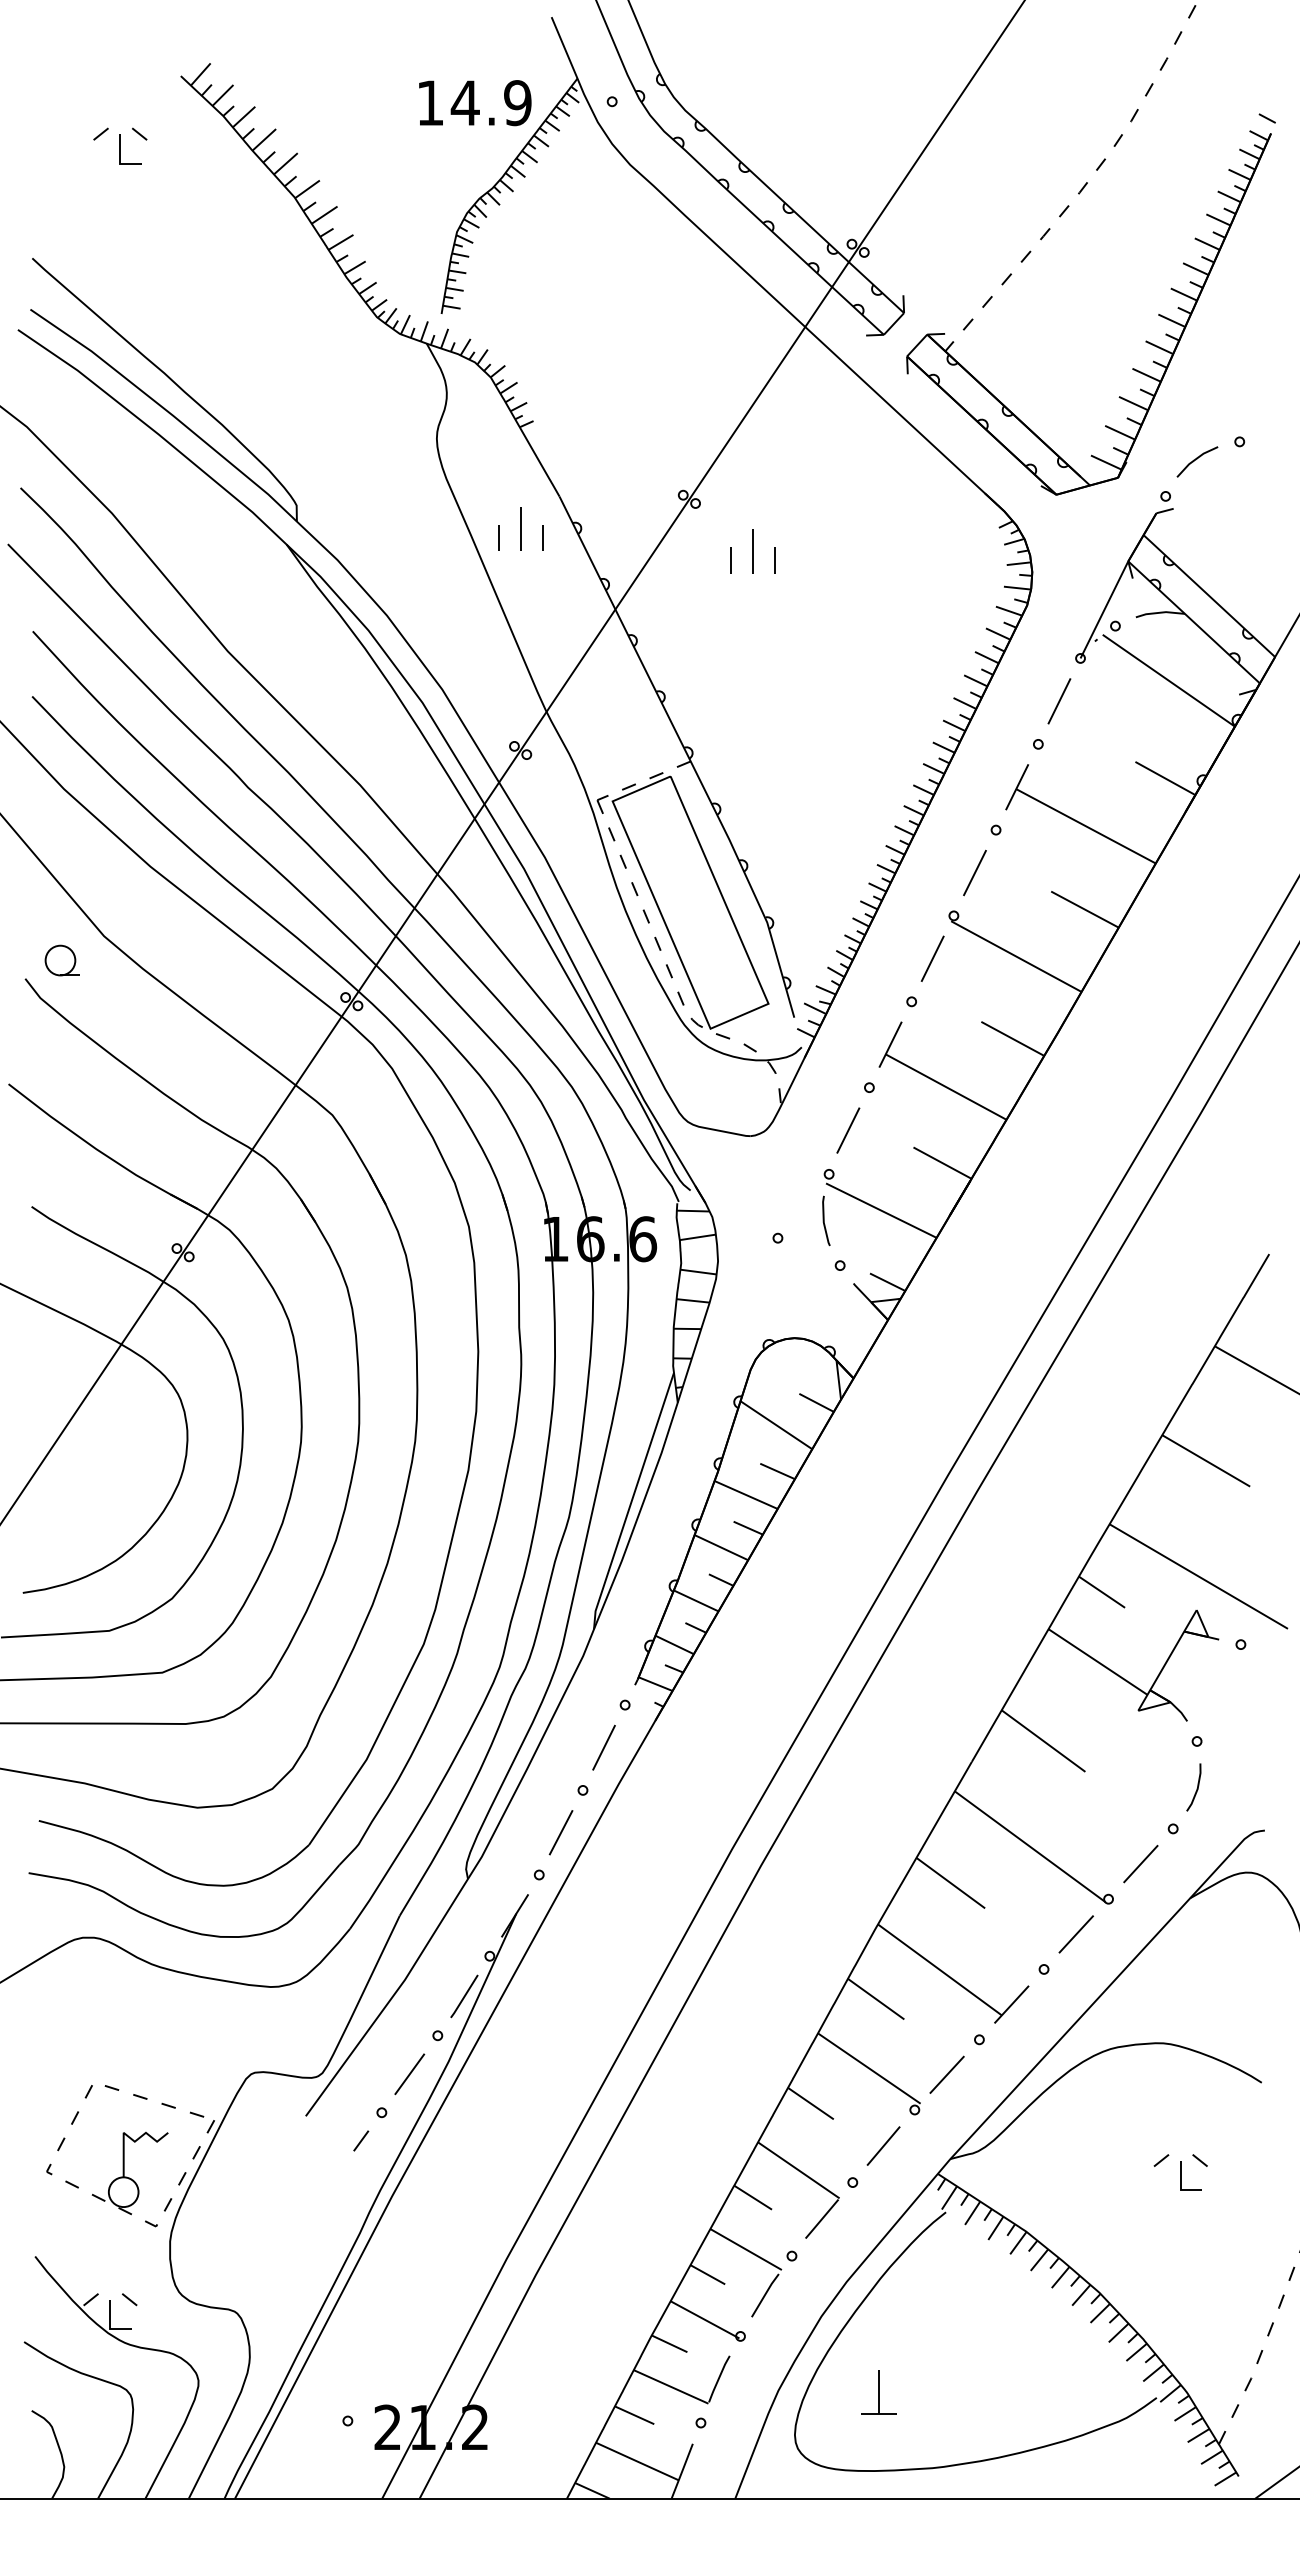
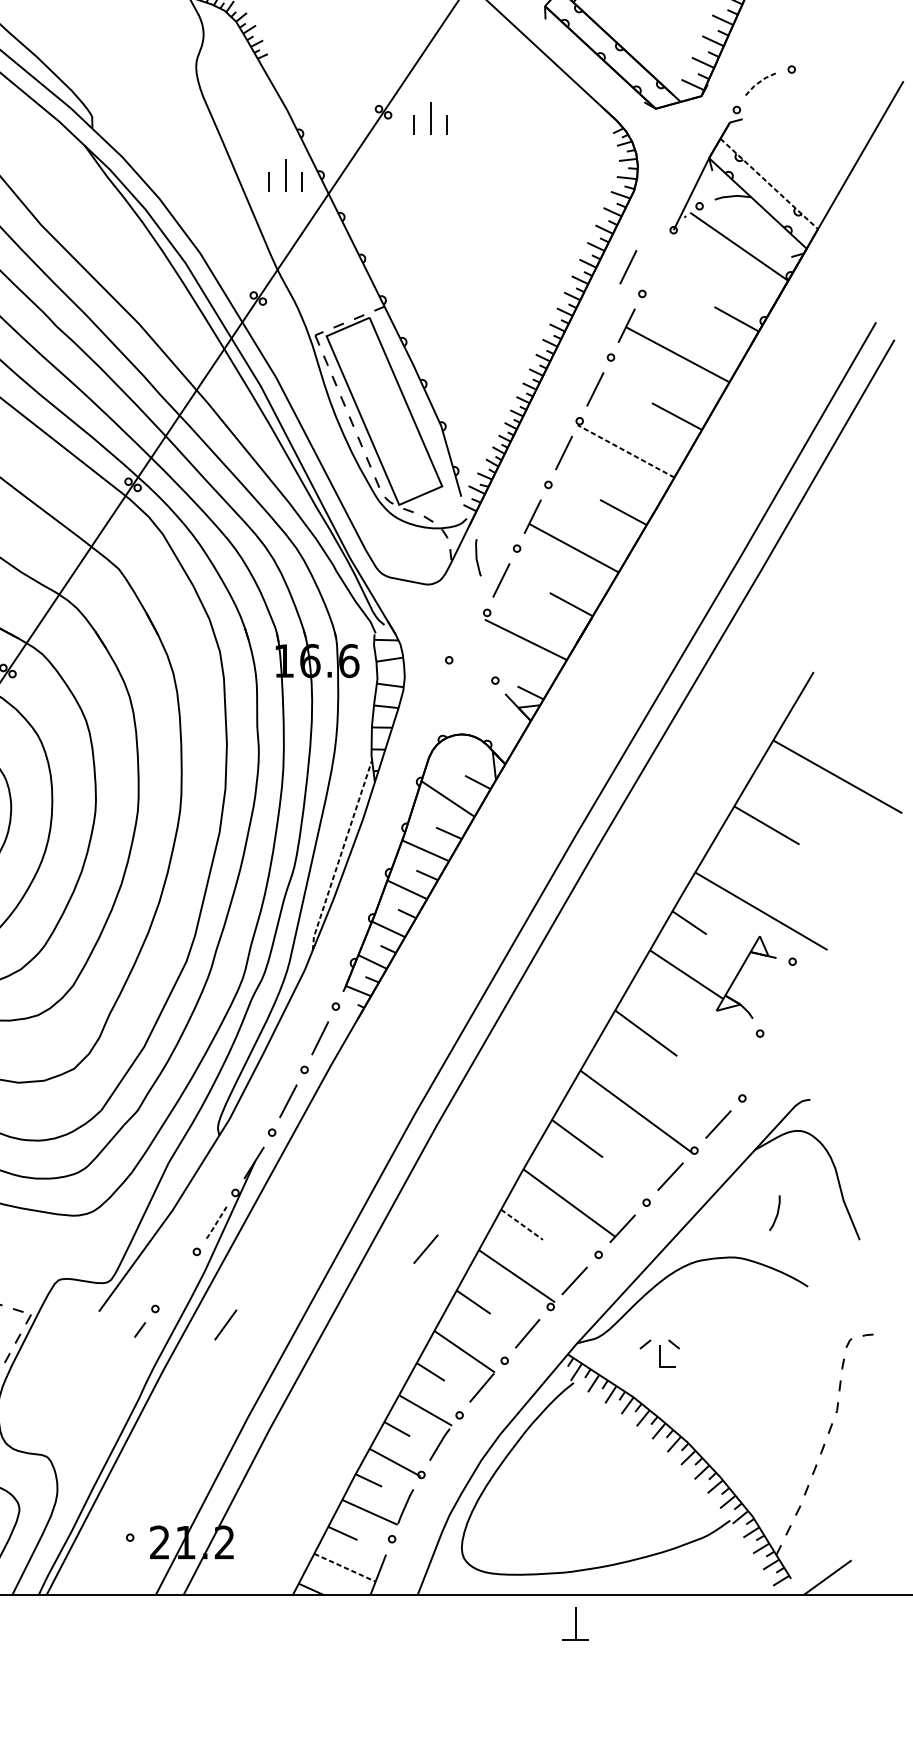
line: (1195, 459) -> (758, 82), solid -> dashed
part: (520, 528) -> (285, 175), moved
part: (752, 551) -> (430, 118), moved
line: (1209, 596) -> (769, 184), solid -> dashed
line: (1059, 701) -> (628, 267), moved
line: (1015, 956) -> (625, 451), solid -> dashed
curve: (824, 1220) -> (477, 557), moved
line: (631, 1501) -> (340, 855), solid -> dashed
curve: (1196, 1788) -> (776, 1213), moved
line: (464, 1997) -> (216, 1223), solid -> dashed
line: (876, 1999) -> (522, 1225), solid -> dashed
line: (746, 2031) -> (425, 1248), added
line: (409, 2074) -> (225, 1325), moved
part: (1180, 2172) -> (659, 1353), moved
part: (878, 2392) -> (575, 1623), moved
line: (637, 2461) -> (345, 1567), solid -> dashed

